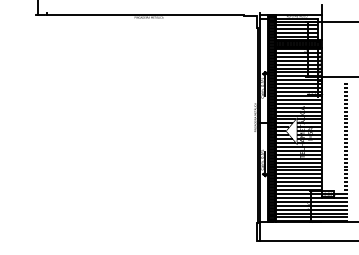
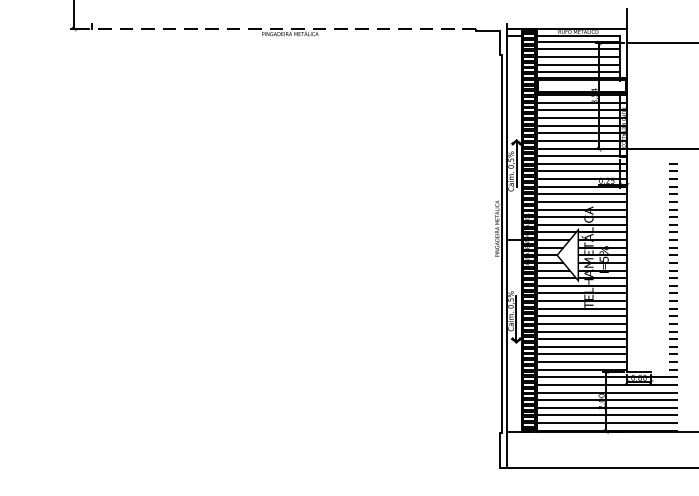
line: (145, 14) -> (283, 28), solid -> dashed
hatch: (298, 44) -> (581, 86), removed

